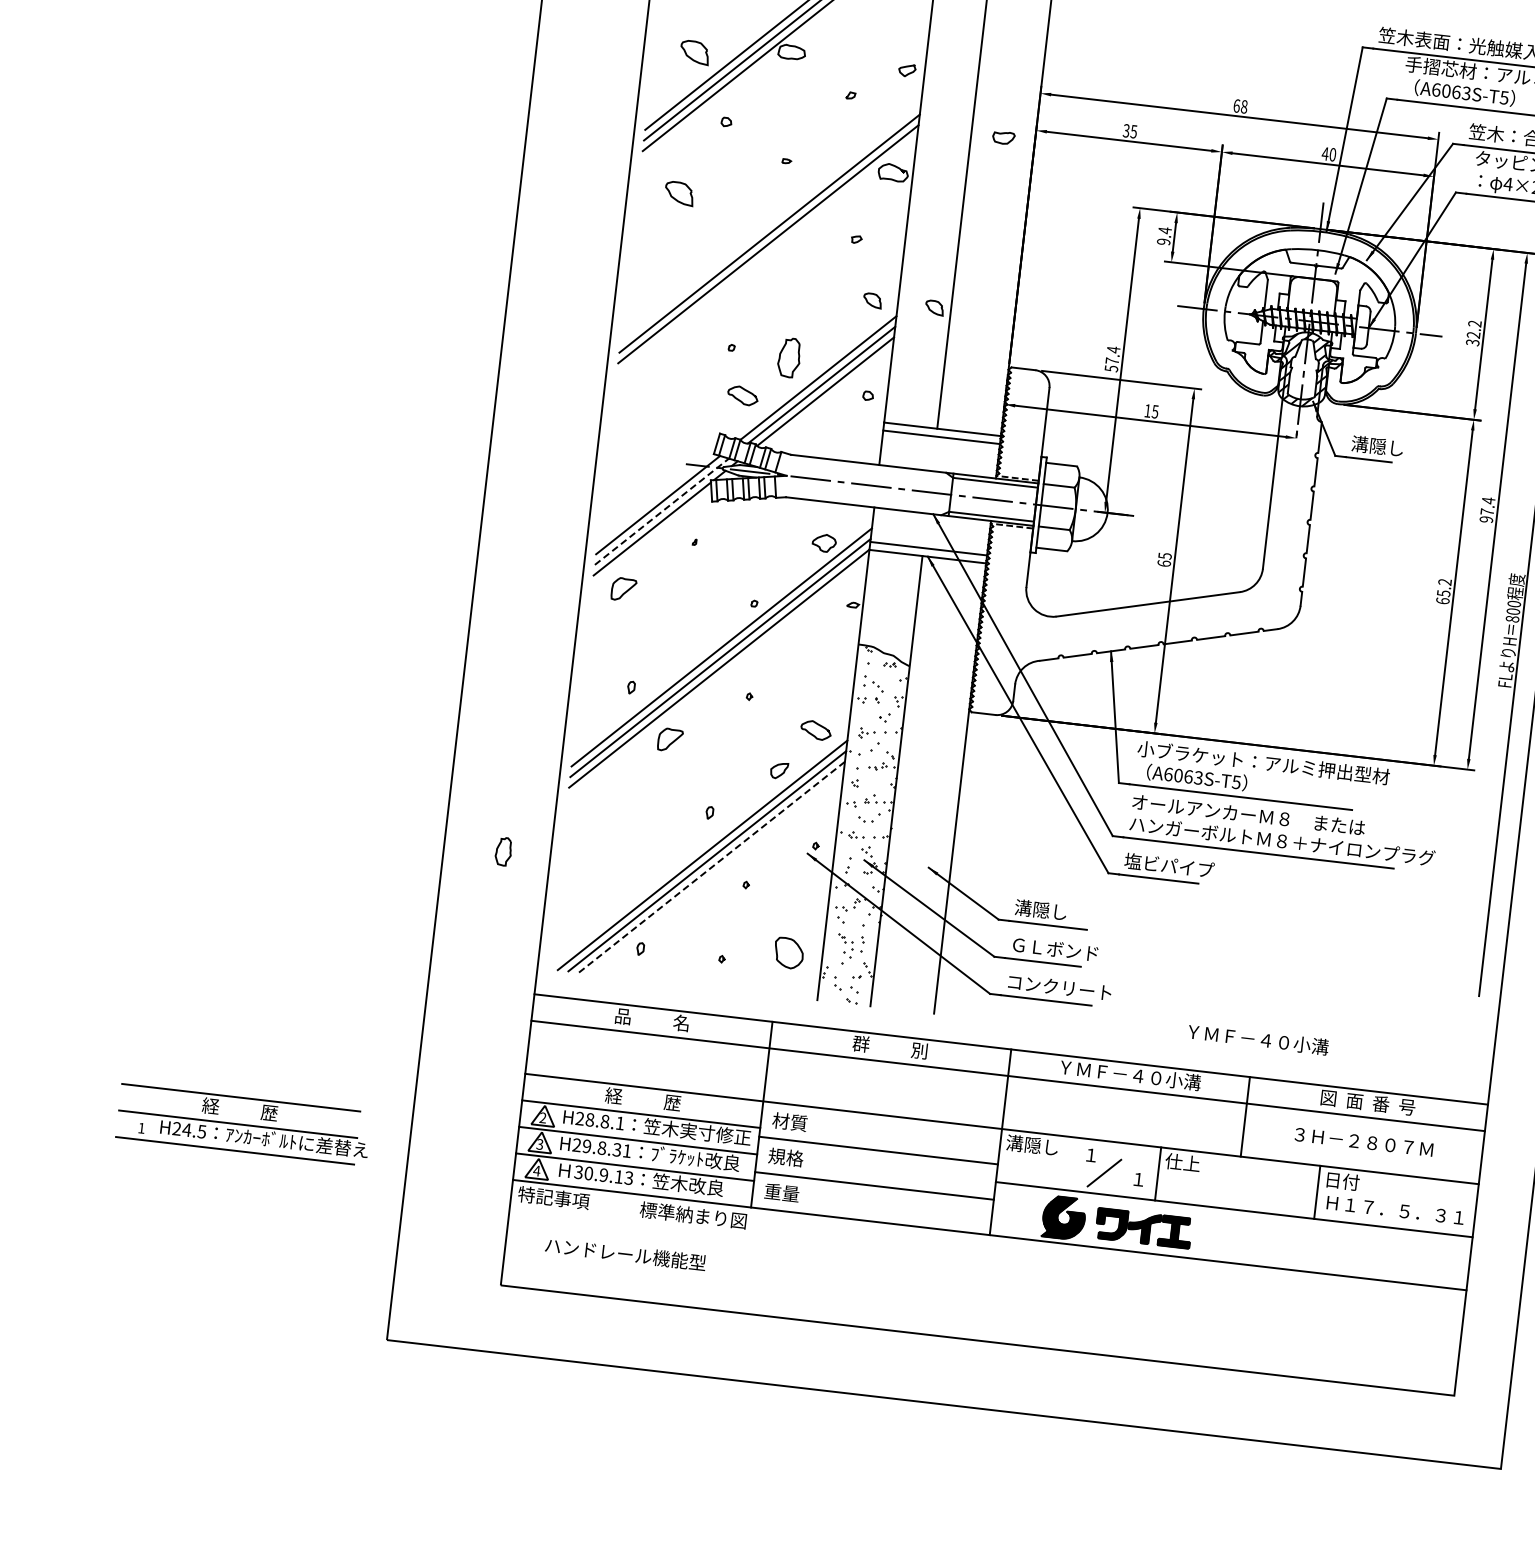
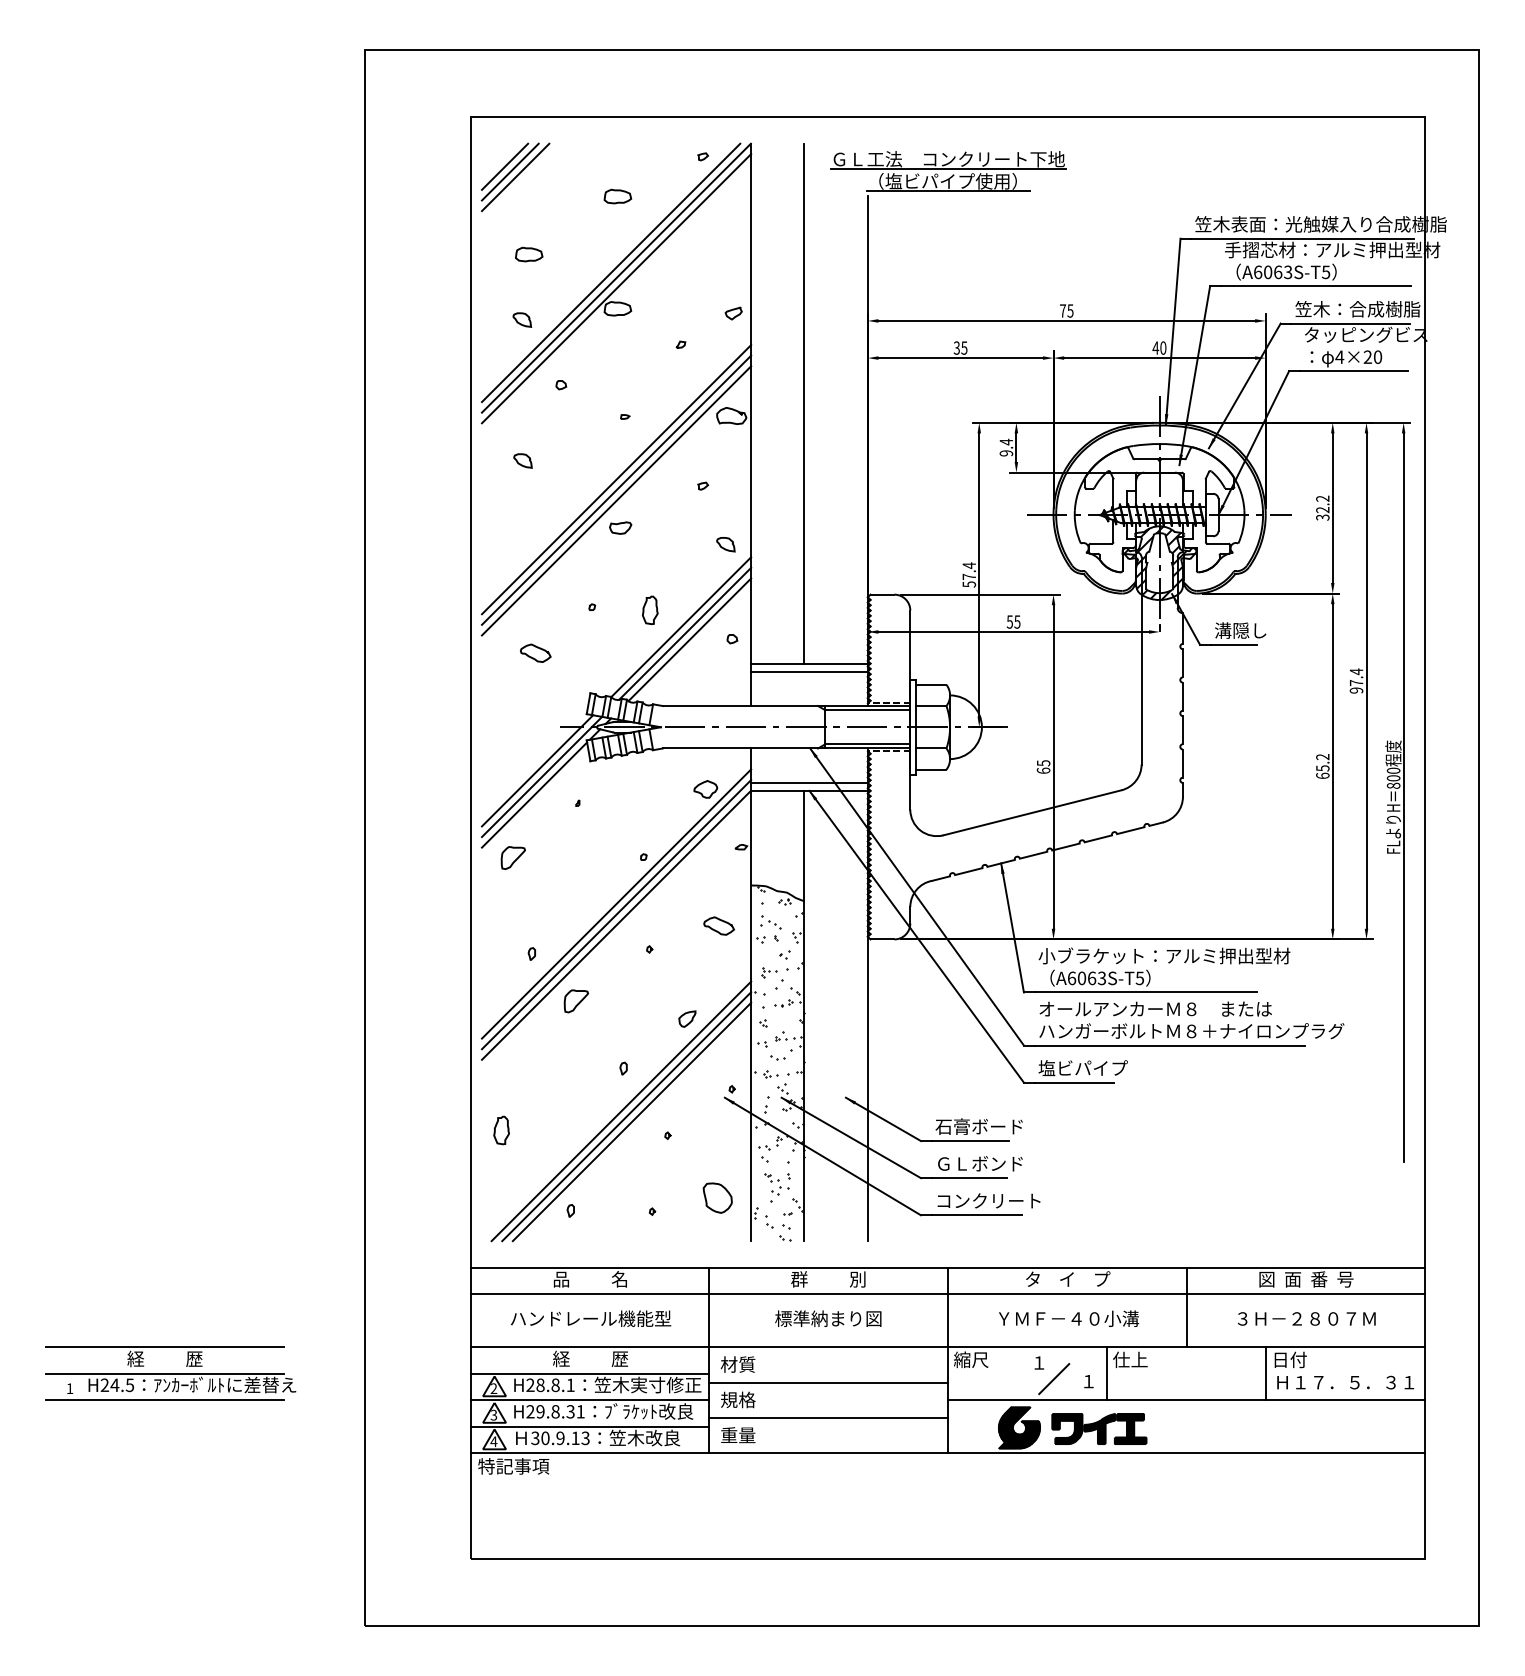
part: (695, 52) -> (522, 319), size x0.62
text: (1240, 105) -> (1066, 310), 68 -> 75
part: (1003, 137) -> (620, 527), moved
part: (679, 193) -> (522, 460), size x0.62
line: (770, 222) -> (616, 479), added
part: (934, 307) -> (787, 544), removed
part: (789, 356) -> (650, 609), size x0.71
part: (742, 394) -> (535, 652), moved
text: (1147, 410) -> (1009, 621), 15 -> 55
line: (662, 511) -> (542, 776), dashed -> solid
part: (815, 729) -> (718, 925), moved
part: (503, 851) -> (501, 1130), moved
line: (712, 866) -> (632, 1121), dashed -> solid
text: (1057, 911) -> (978, 1126), 溝隠し -> 石膏ボード
text: (1259, 1039) -> (1069, 1318), moved
text: (1131, 1075) -> (1069, 1279), ＹＭＦ－４０小溝 -> タ    イ    プ
part: (243, 1124) -> (170, 1373), moved
text: (1032, 1144) -> (979, 1359), 溝隠し -> 縮尺
text: (693, 1215) -> (828, 1318), moved
text: (626, 1254) -> (591, 1318), moved

